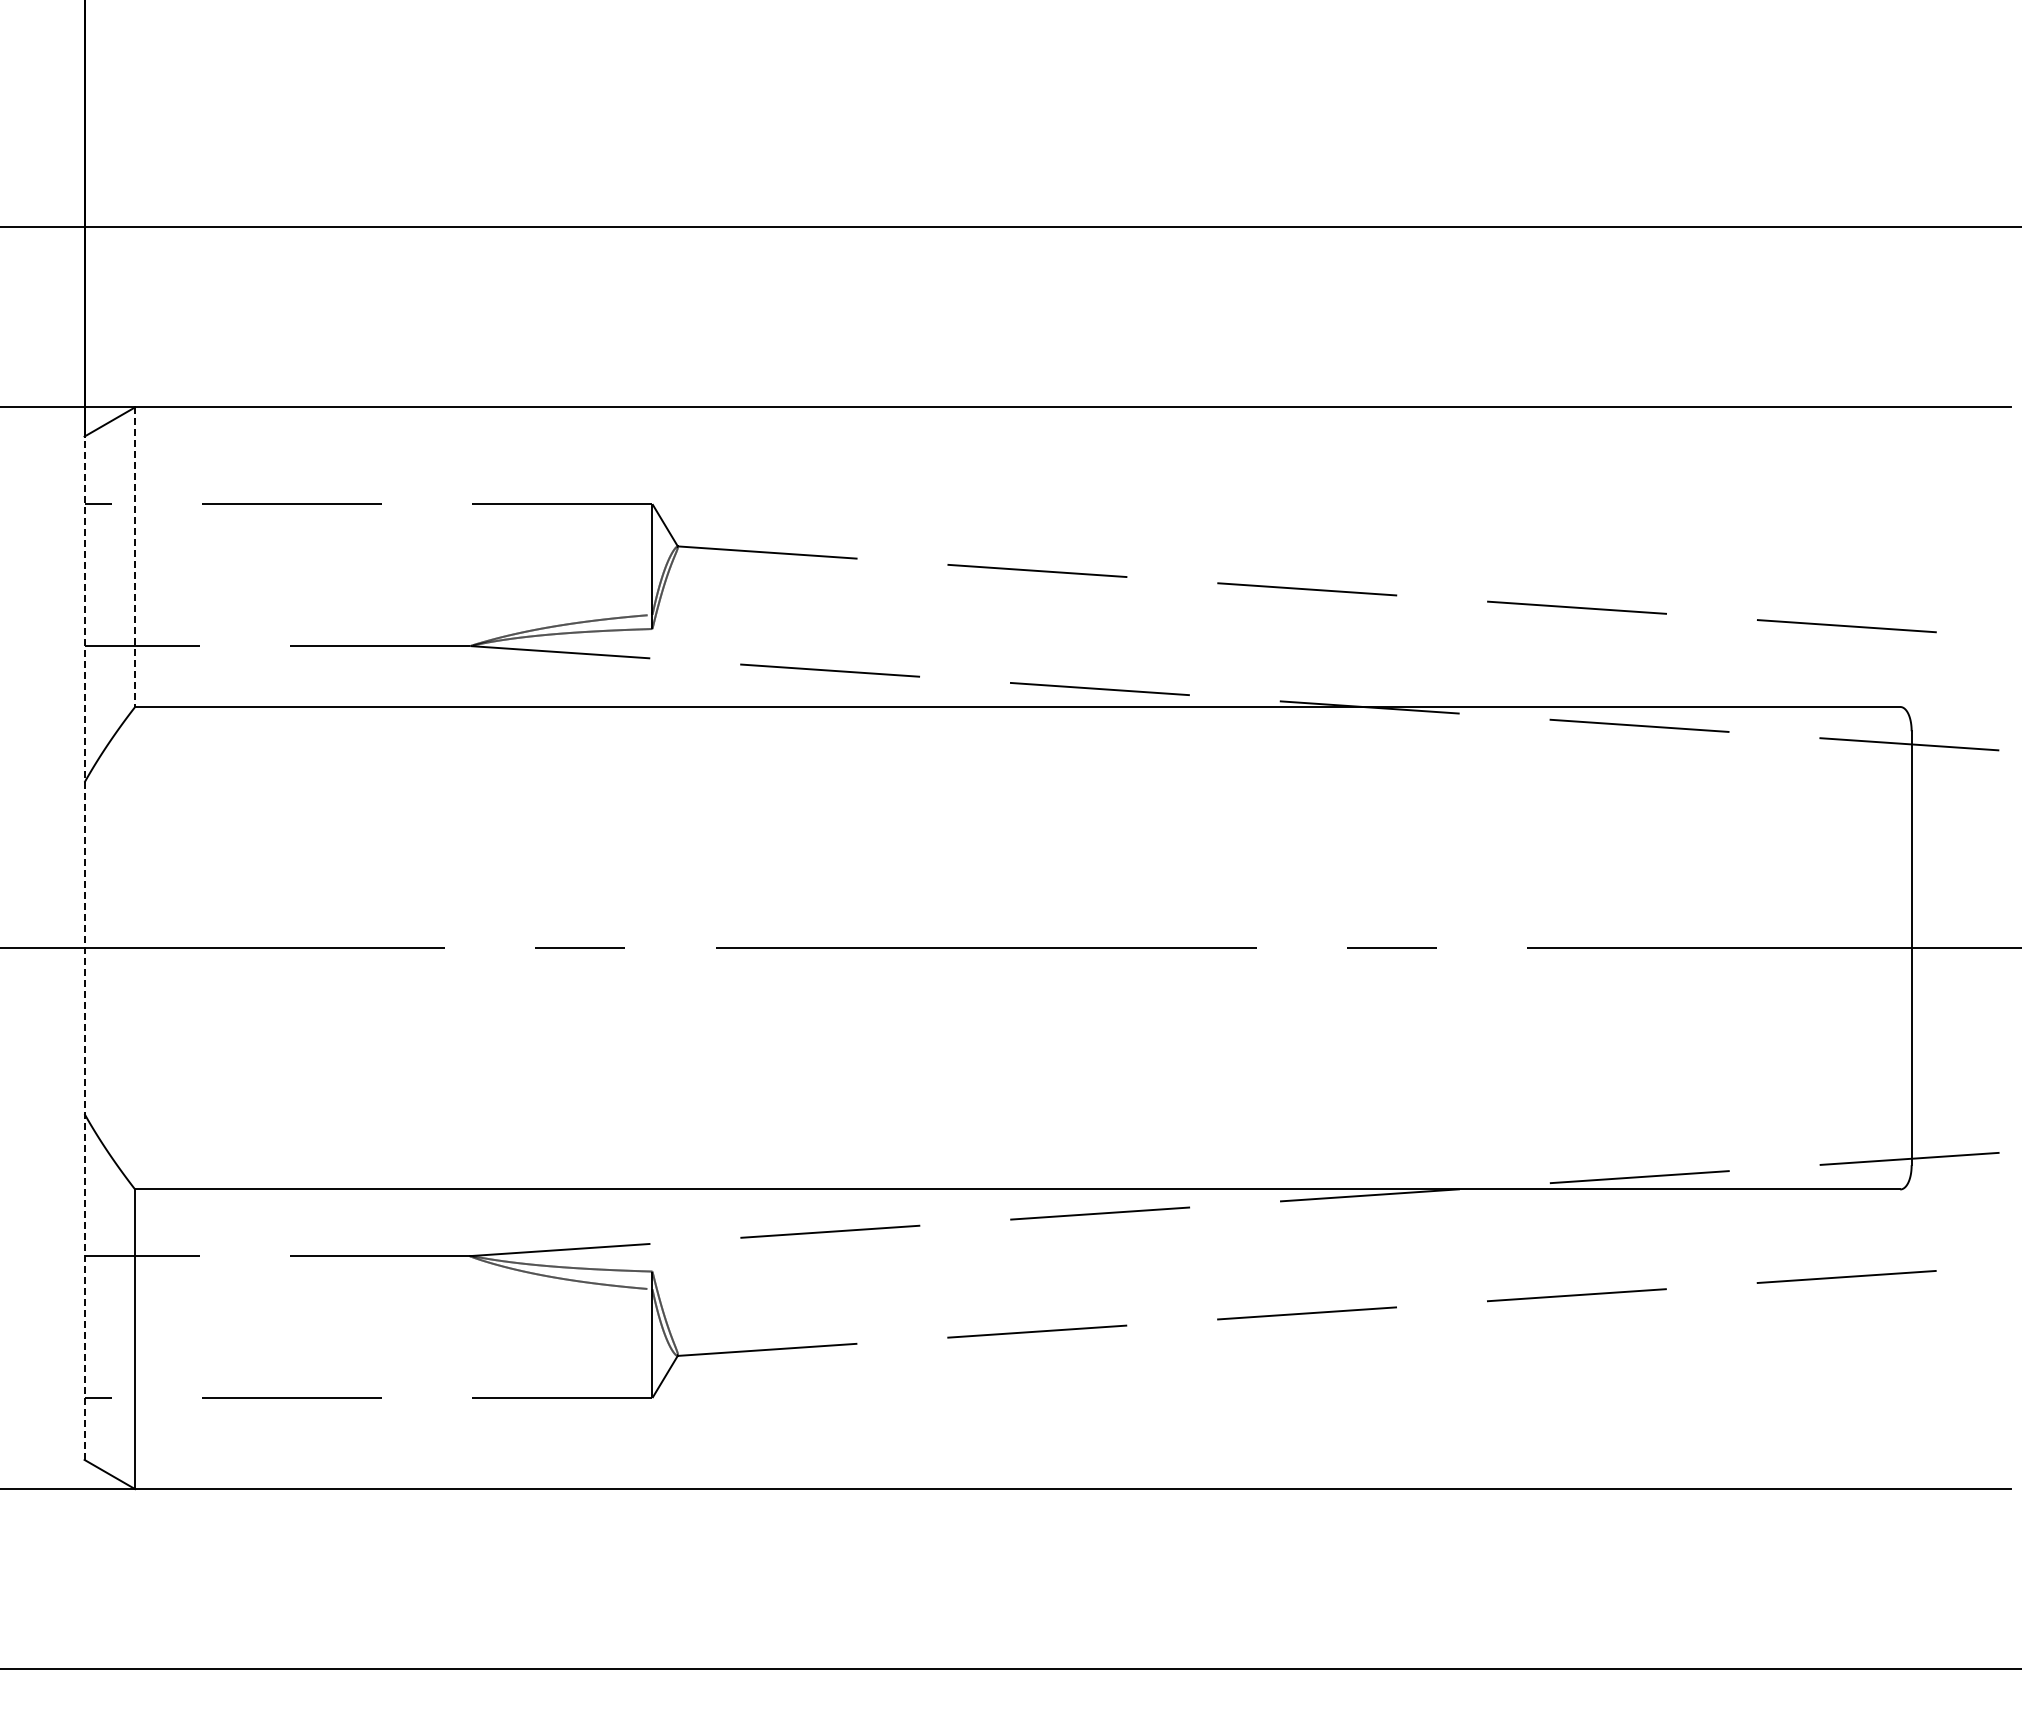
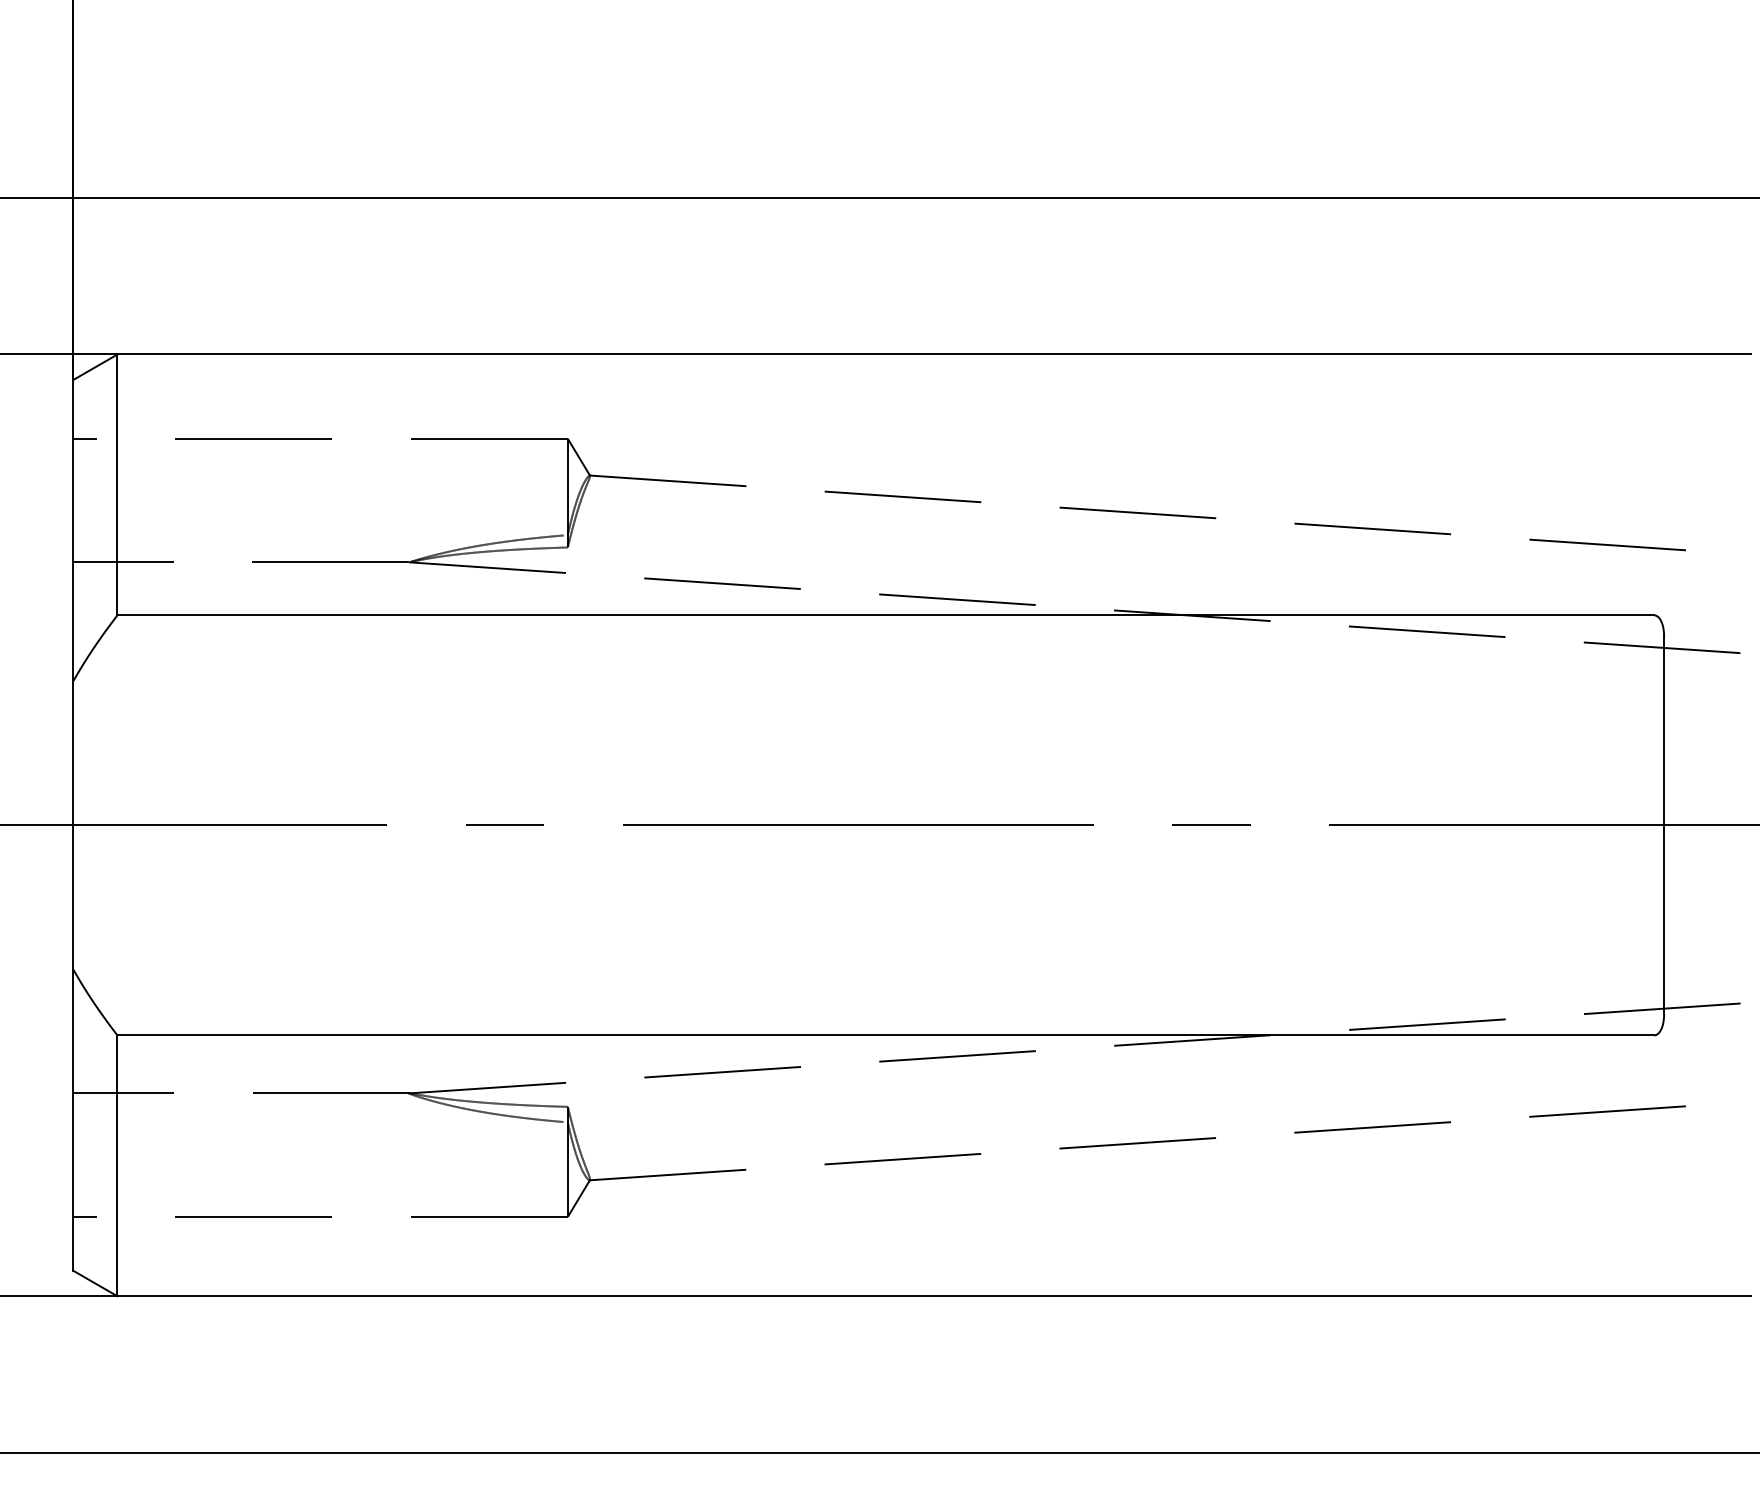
line: (135, 557) -> (117, 485), dashed -> solid
line: (84, 948) -> (73, 825), dashed -> solid

